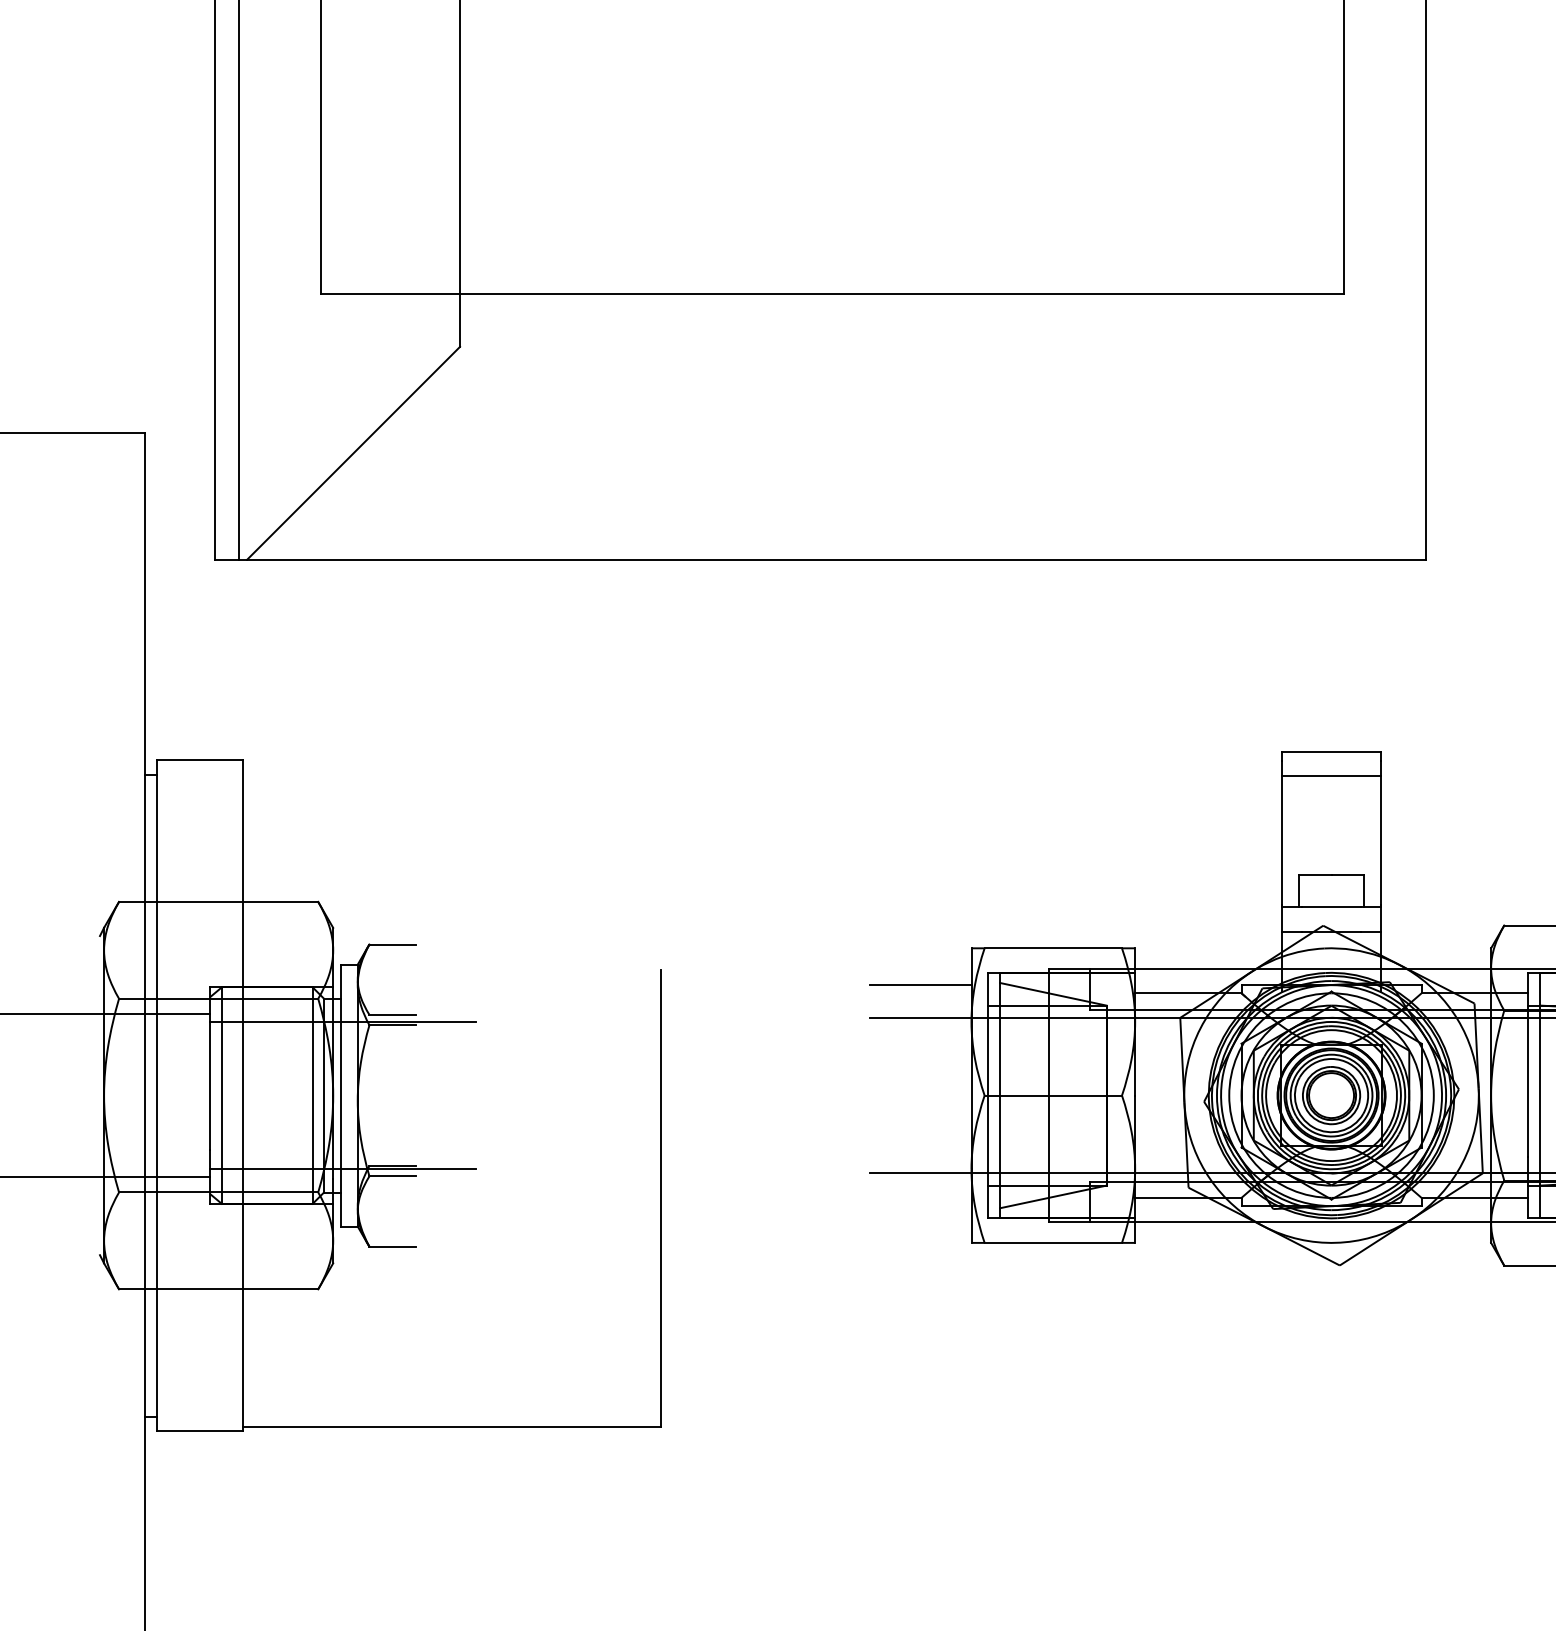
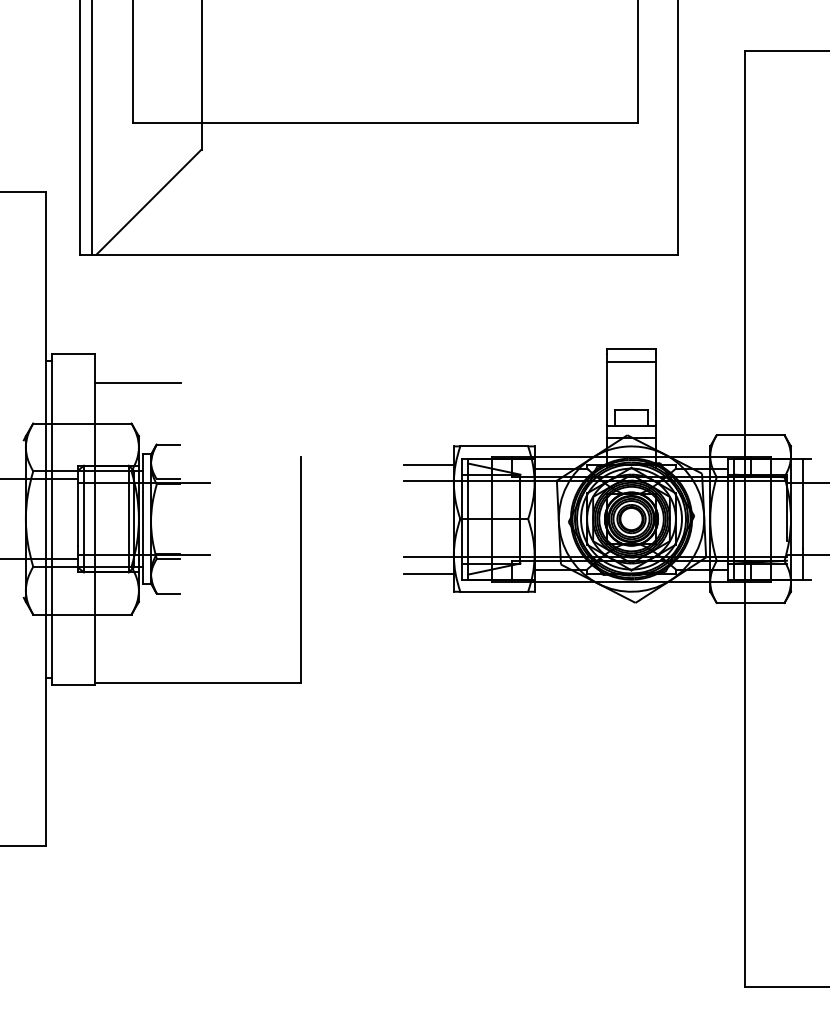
line: (330, 820) -> (137, 383), added
line: (920, 1205) -> (428, 573), added

